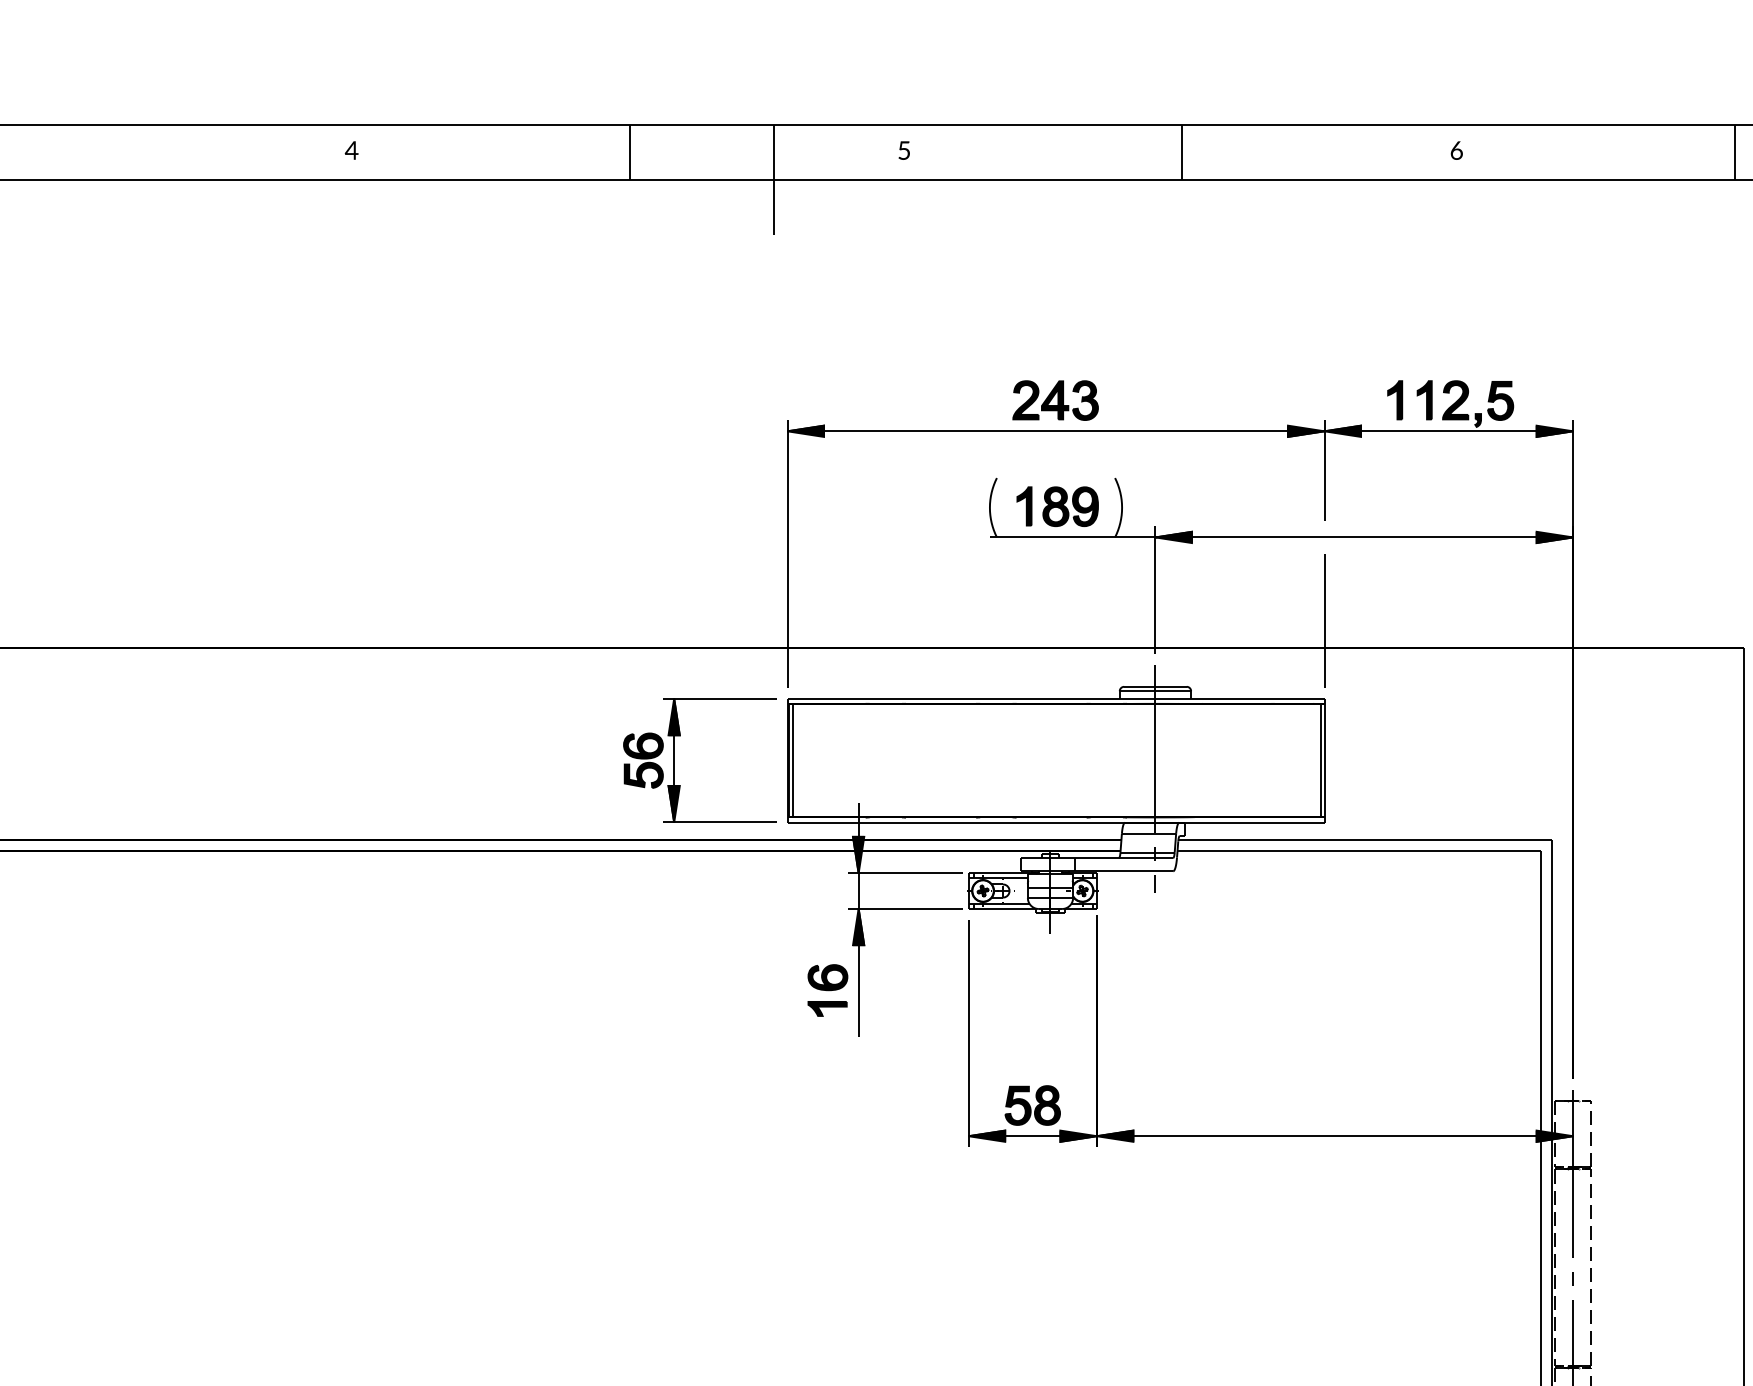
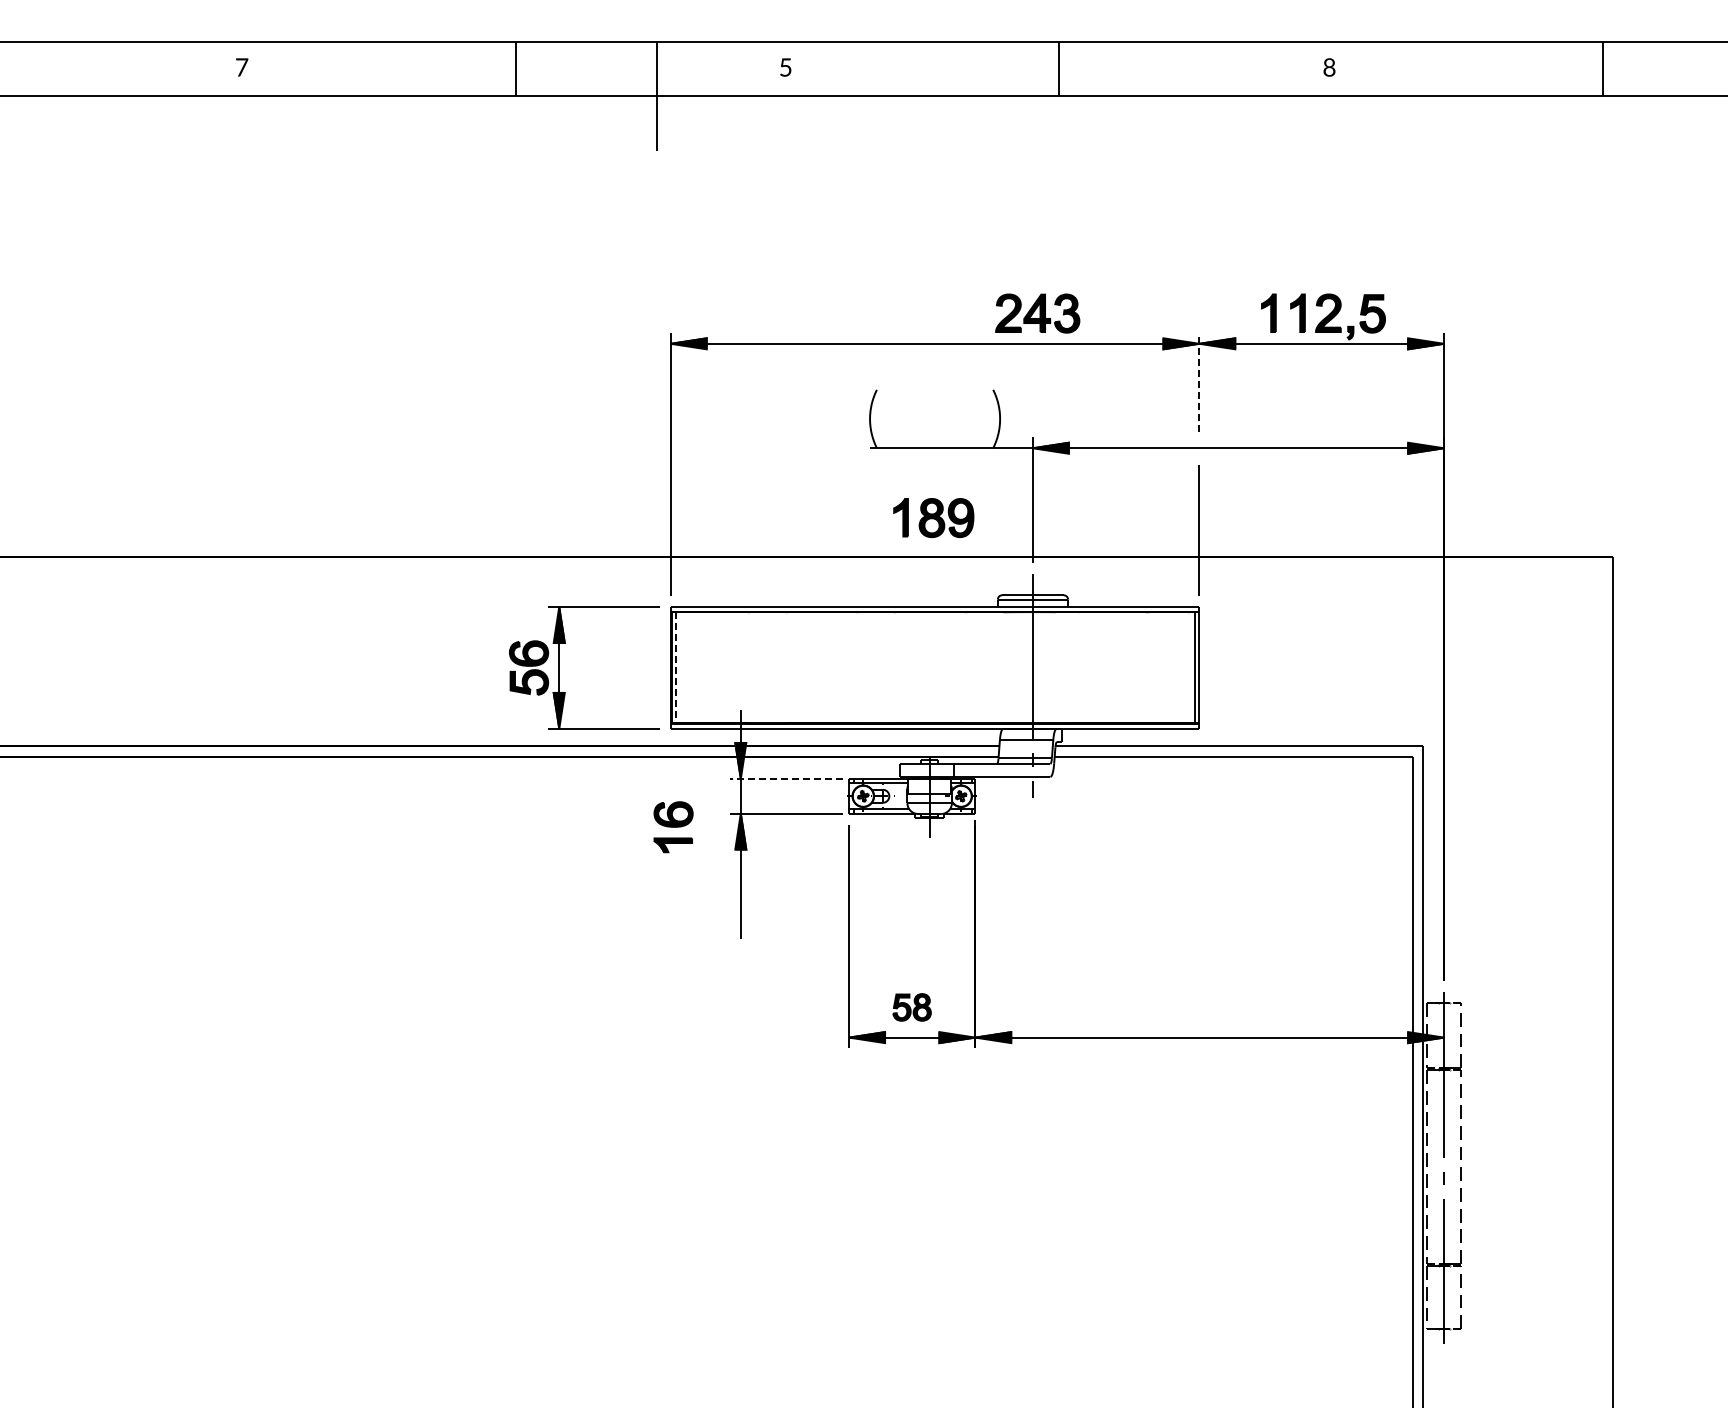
text: (351, 150) -> (241, 67), 4 -> 7
text: (1456, 150) -> (1329, 67), 6 -> 8
part: (1055, 400) -> (1037, 313), moved
line: (1324, 470) -> (1199, 382), solid -> dashed
part: (1057, 506) -> (933, 517), moved
line: (793, 760) -> (676, 667), solid -> dashed
line: (905, 872) -> (786, 778), solid -> dashed
part: (827, 990) -> (673, 827), moved
part: (1032, 1105) -> (911, 1007), size x0.7

